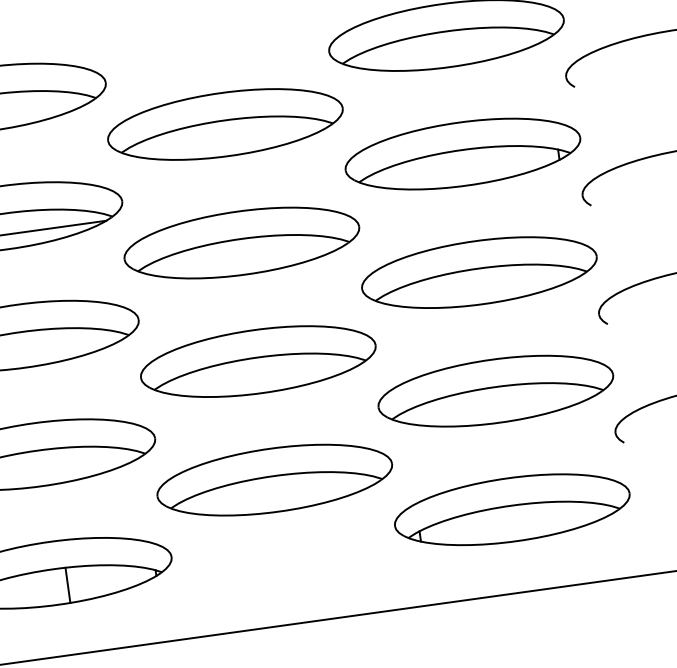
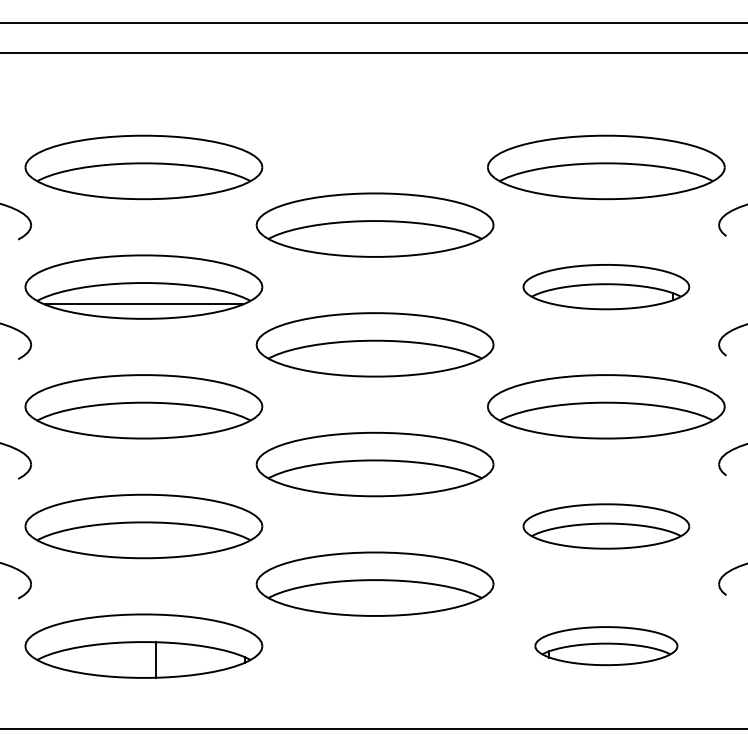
part: (463, 153) -> (606, 286), size x0.7
part: (496, 391) -> (606, 526), size x0.7
part: (512, 509) -> (606, 645), size x0.6

